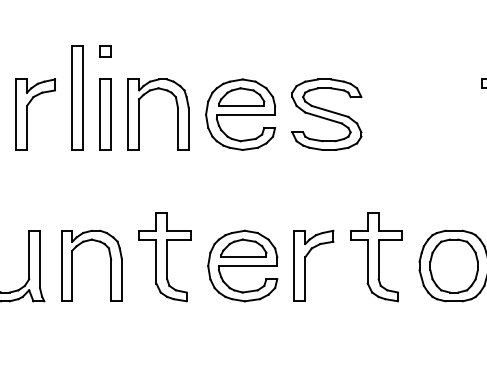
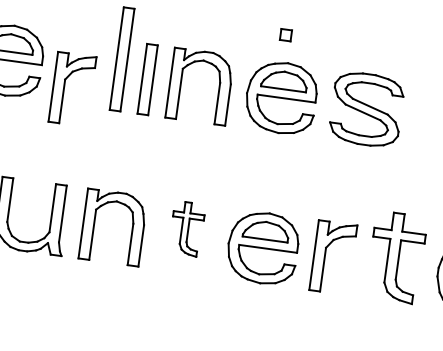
part: (105, 51) -> (285, 34), moved
part: (27, 114) -> (64, 88), moved
part: (164, 257) -> (186, 229), size x0.6

